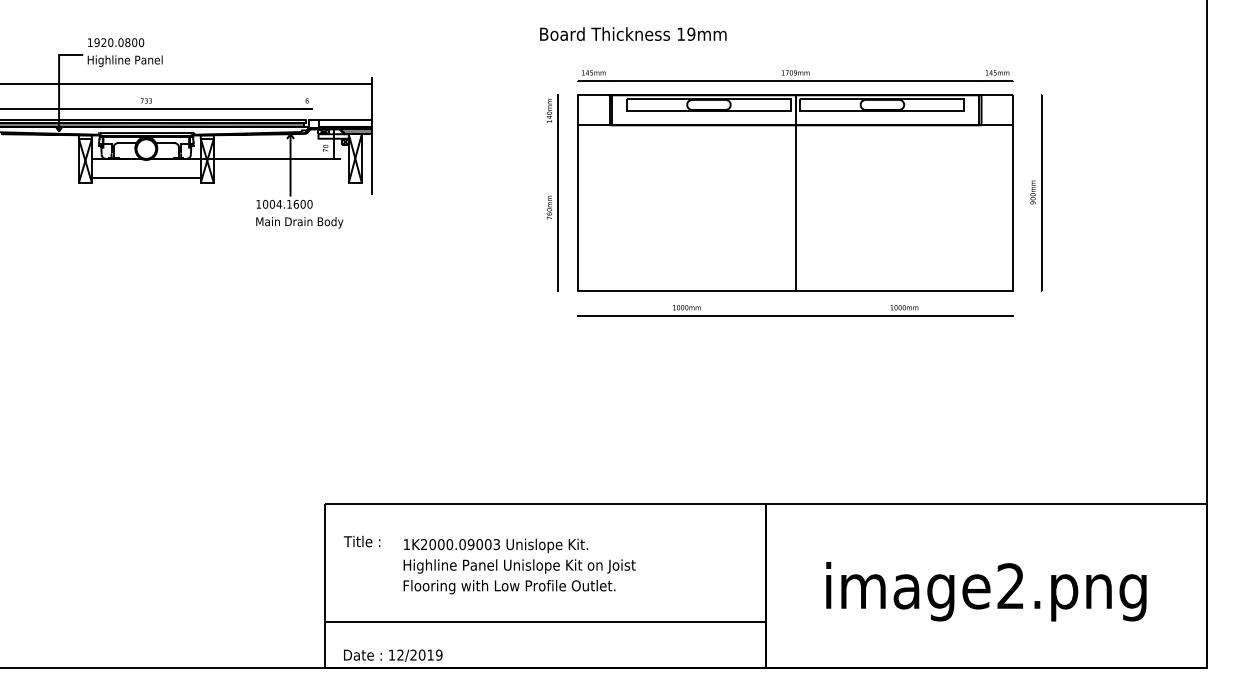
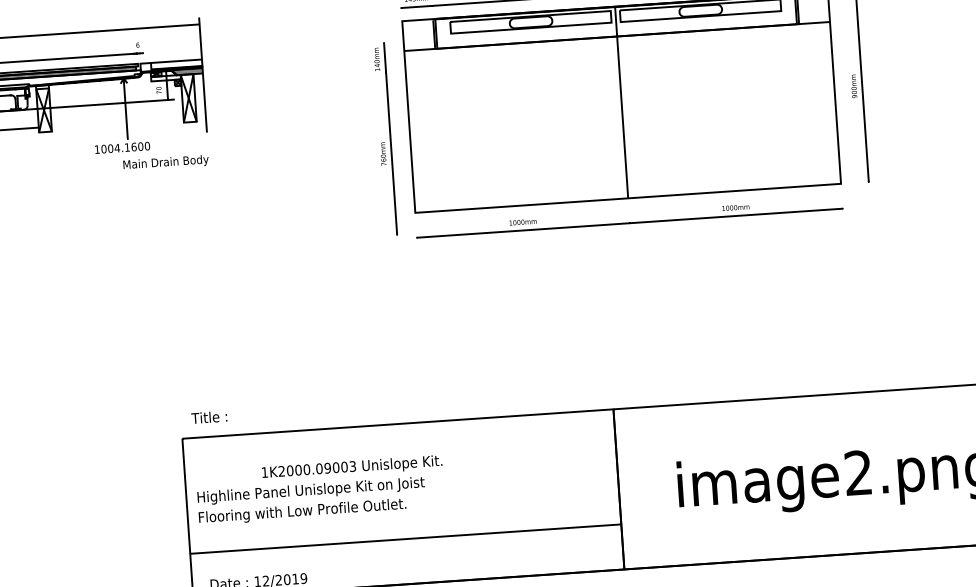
part: (552, 192) -> (385, 138), moved
text: (299, 222) -> (165, 162), moved
text: (362, 541) -> (209, 417), moved
text: (519, 576) -> (311, 500), moved

